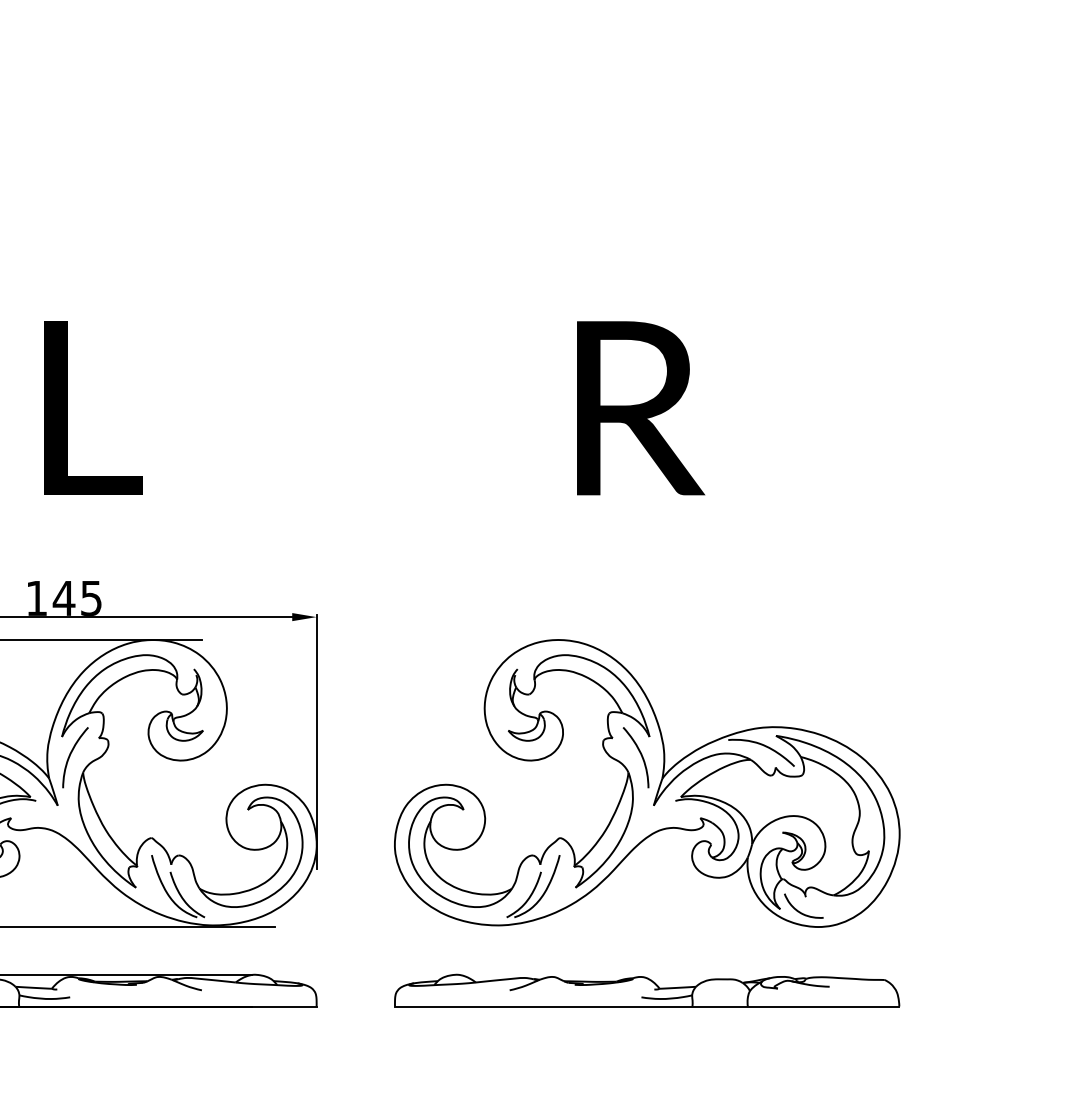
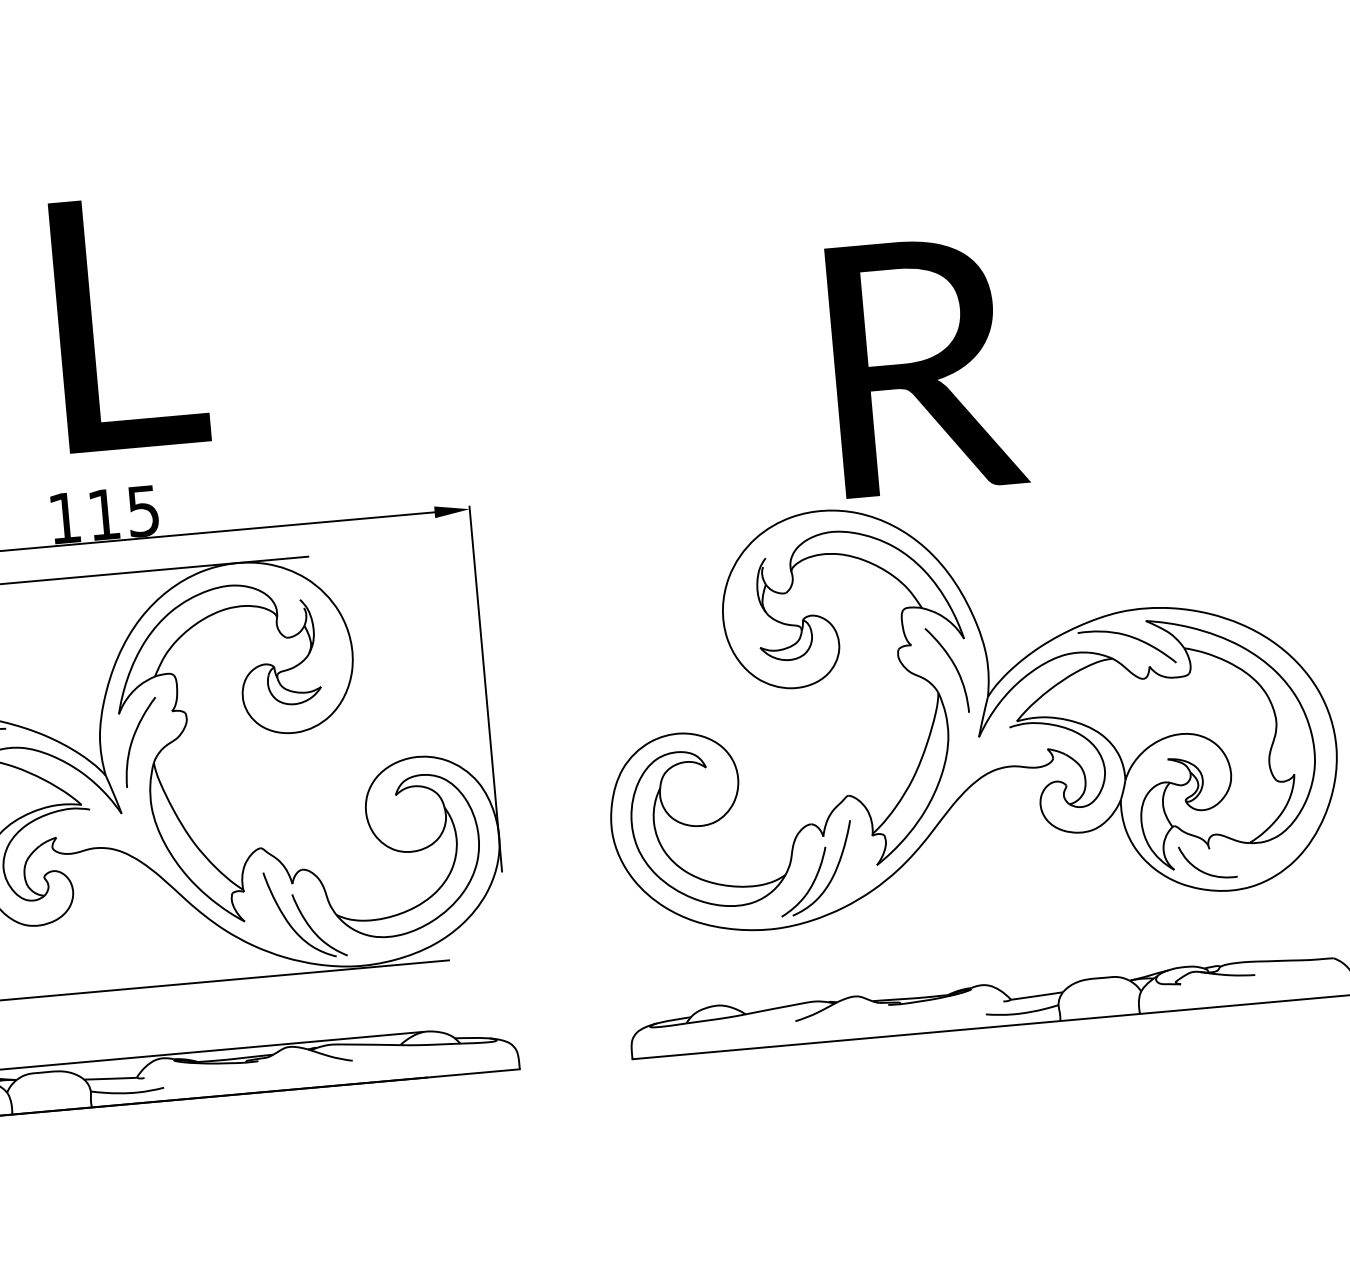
text: (93, 407) -> (129, 321), moved
text: (641, 408) -> (928, 365), moved
text: (63, 598) -> (103, 514), 145 -> 115

